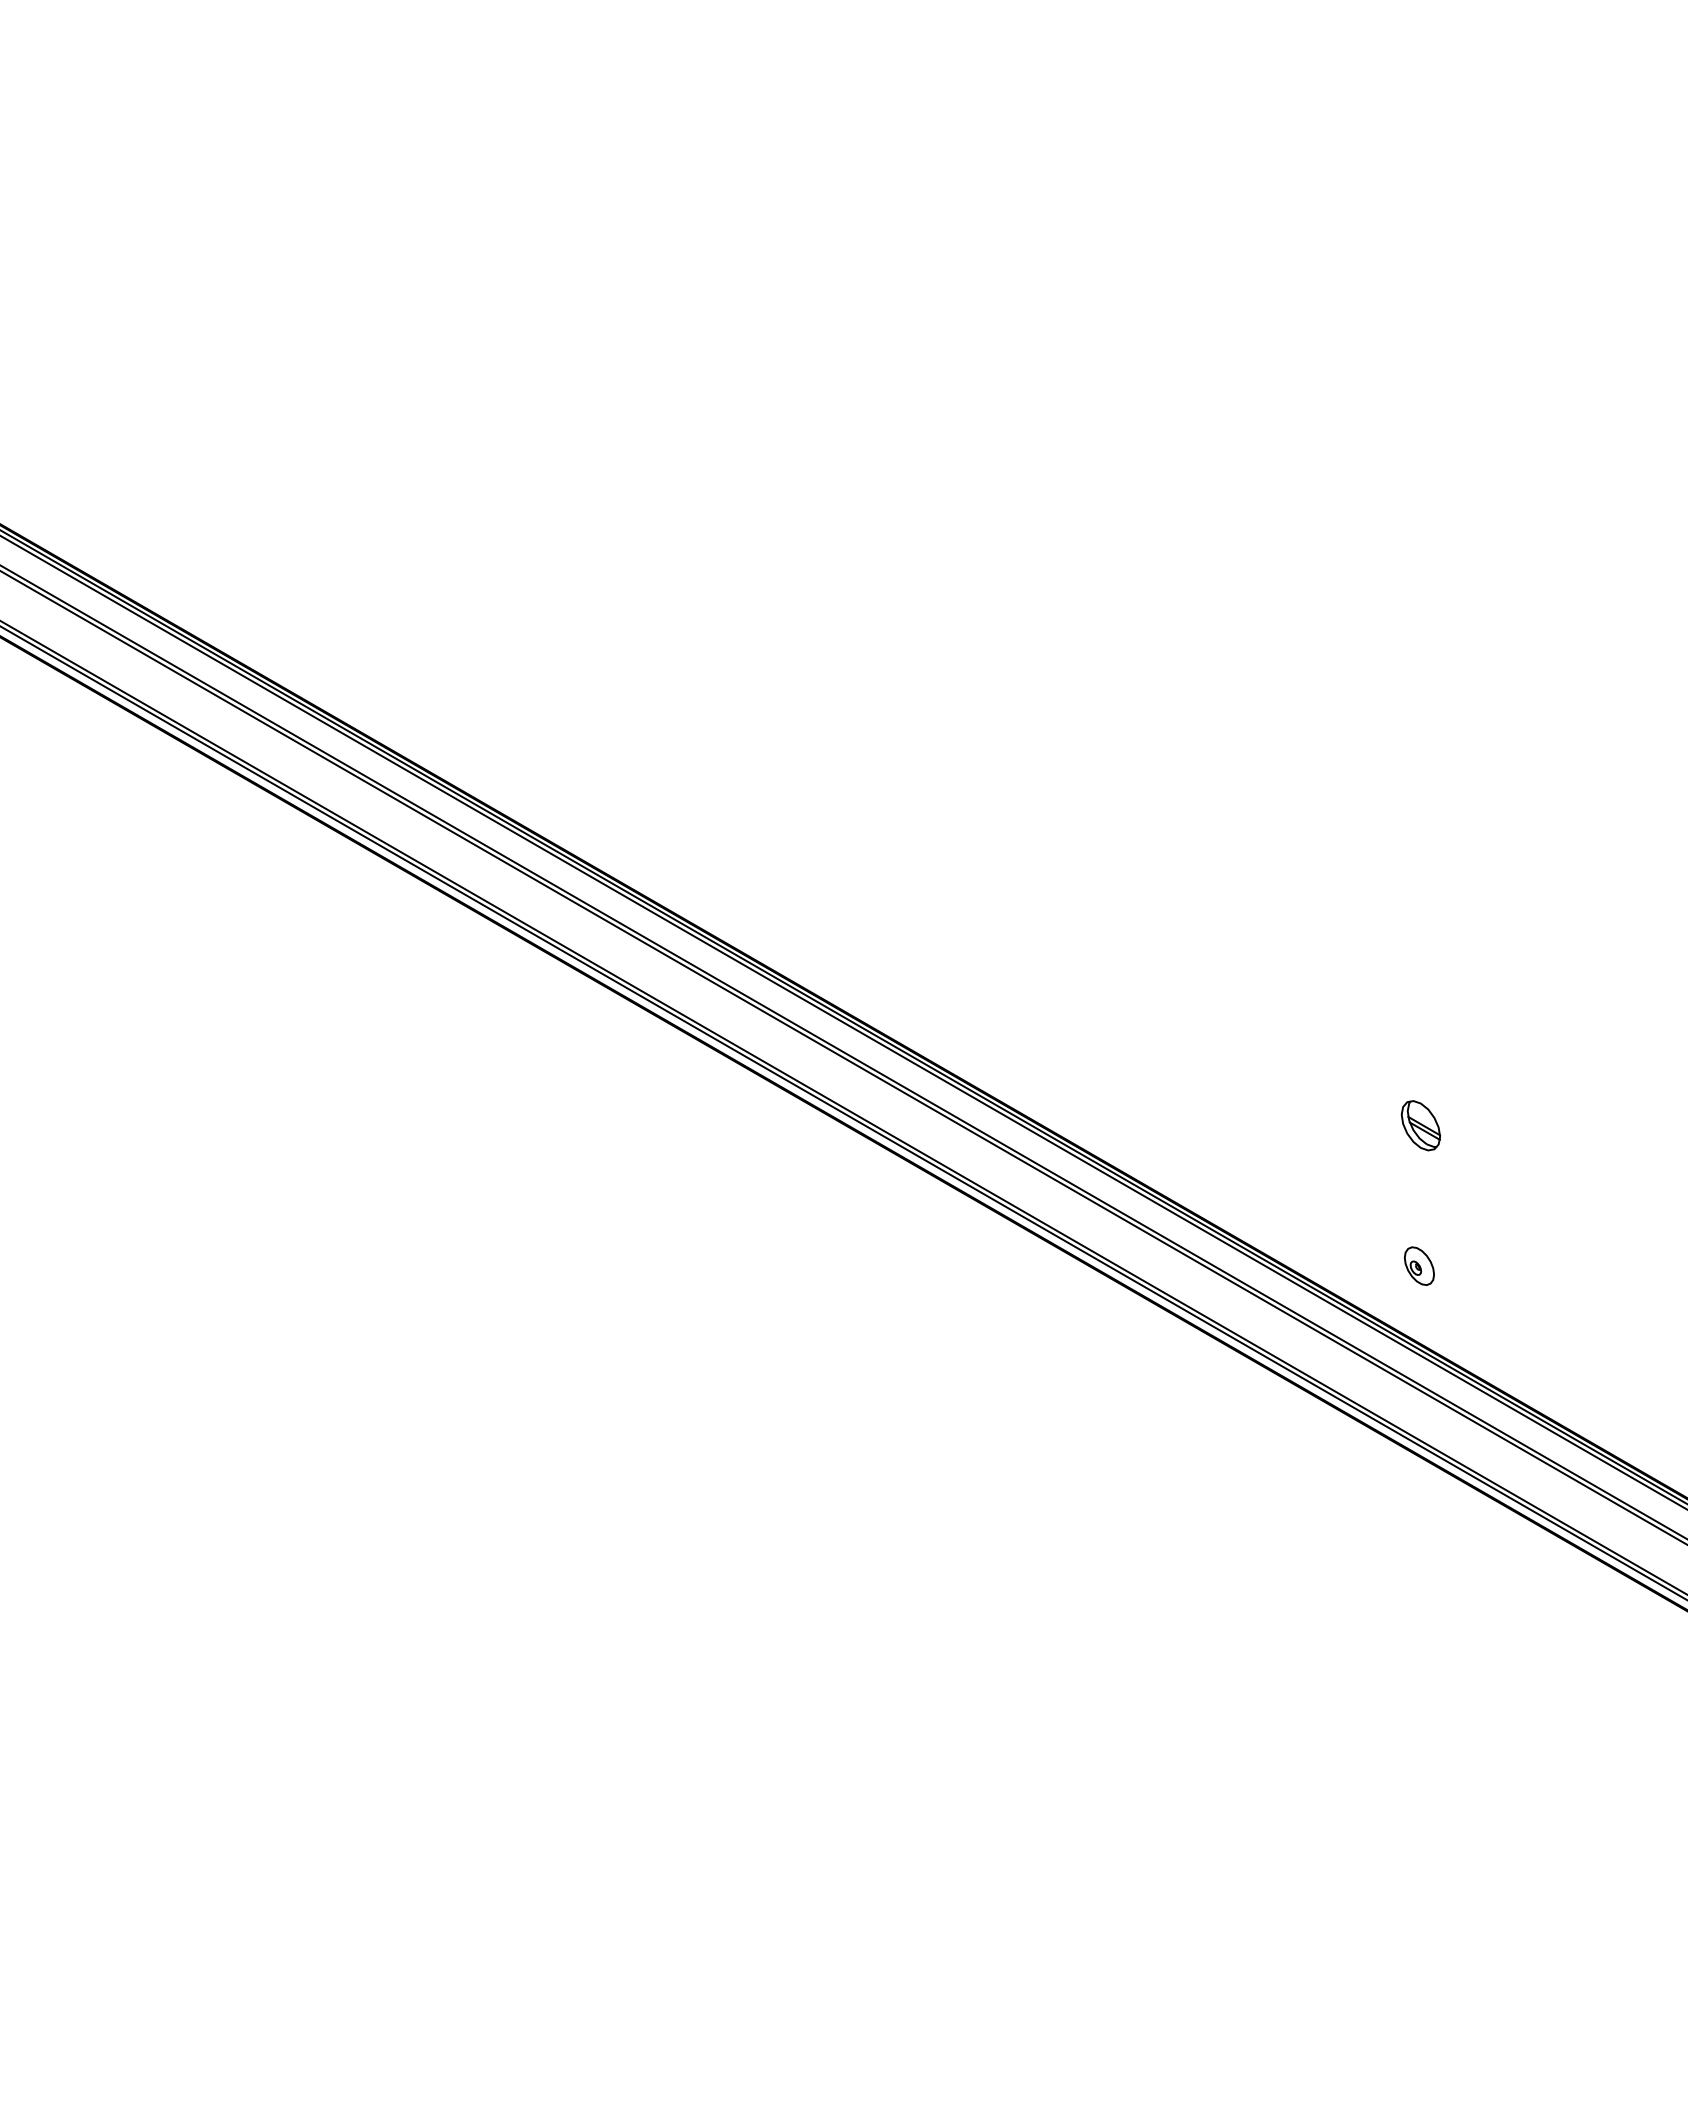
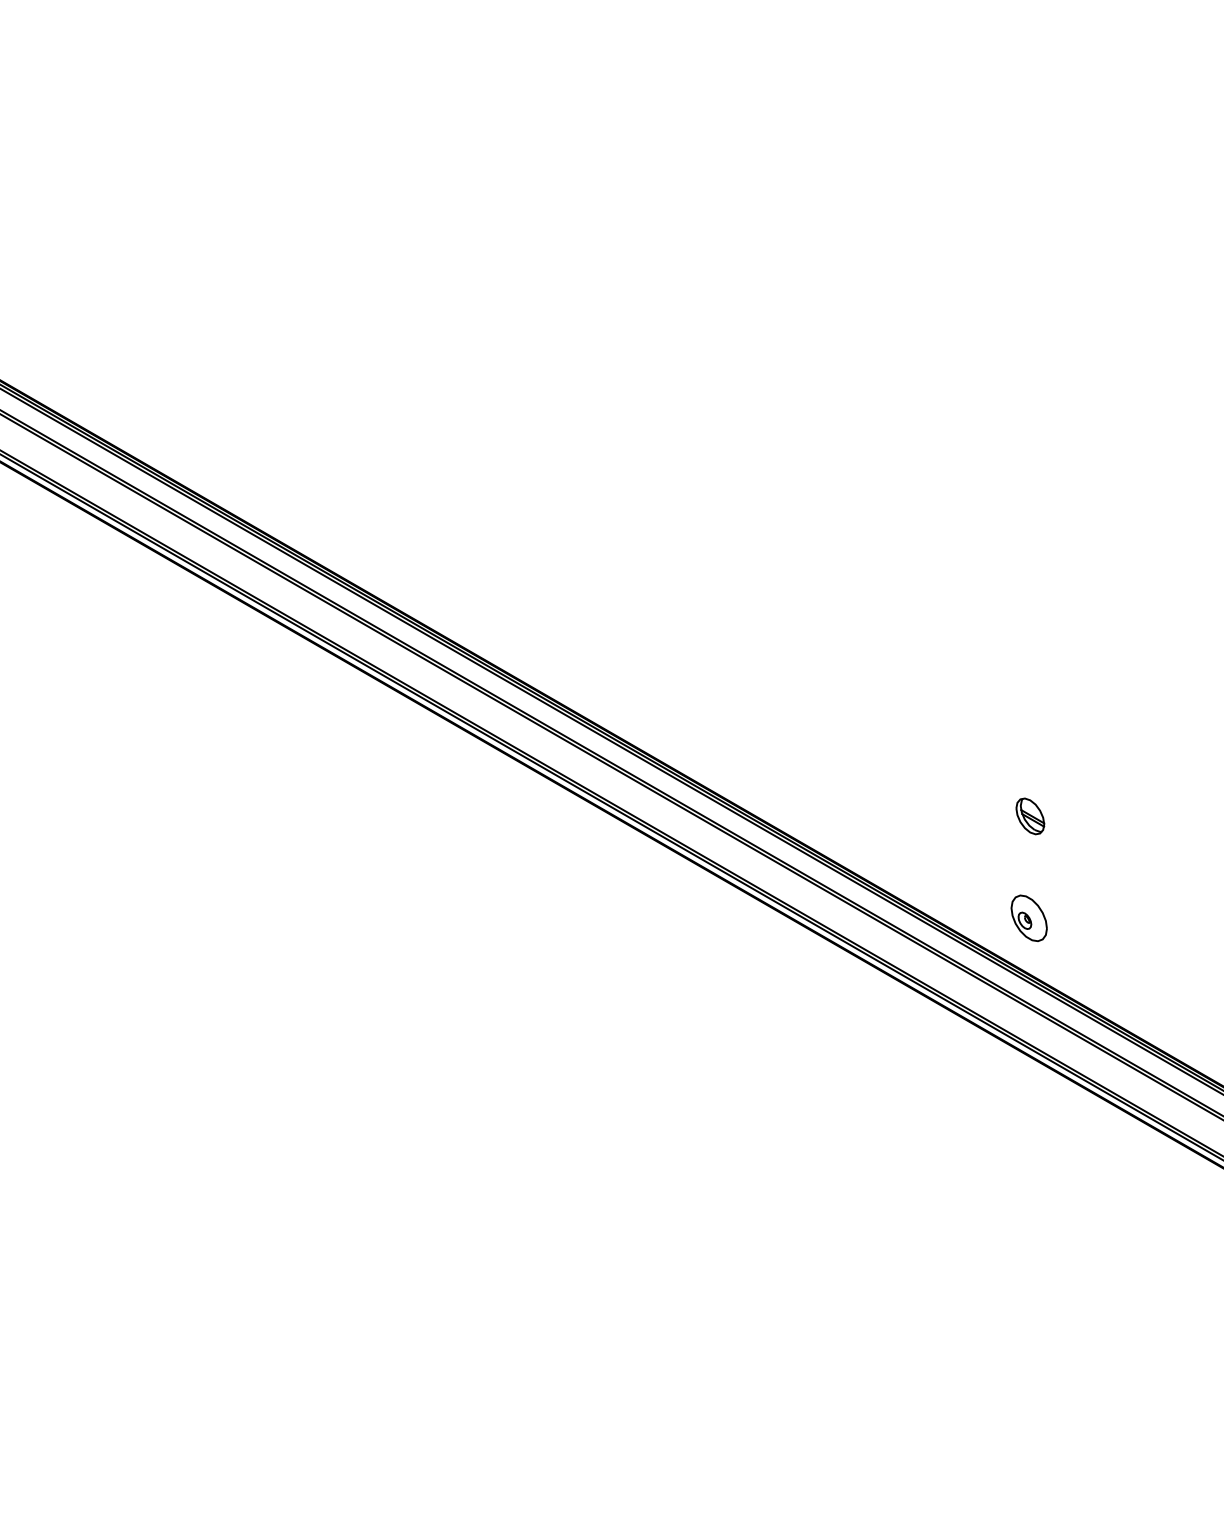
part: (1419, 1265) -> (1029, 917), size x1.67

